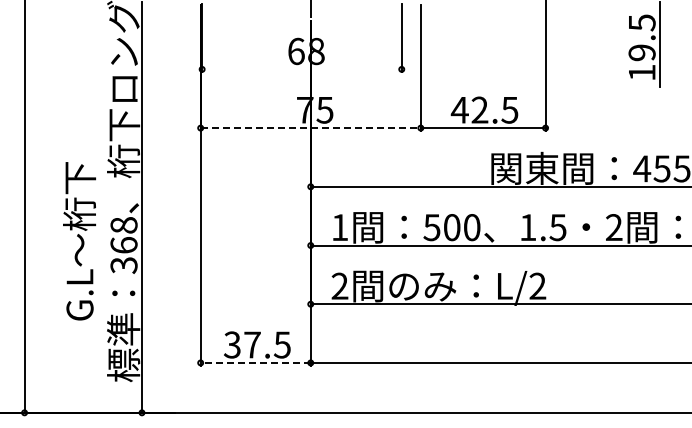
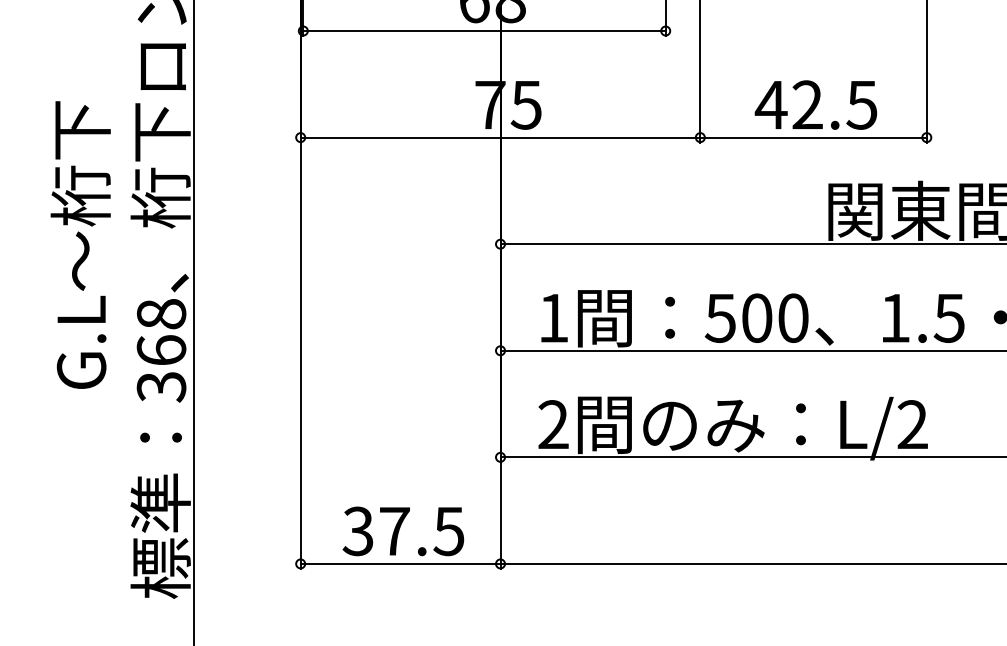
line: (301, 69) -> (483, 31), added
line: (311, 128) -> (501, 138), dashed -> solid
text: (79, 241) -> (80, 245), moved
line: (255, 362) -> (400, 563), dashed -> solid

